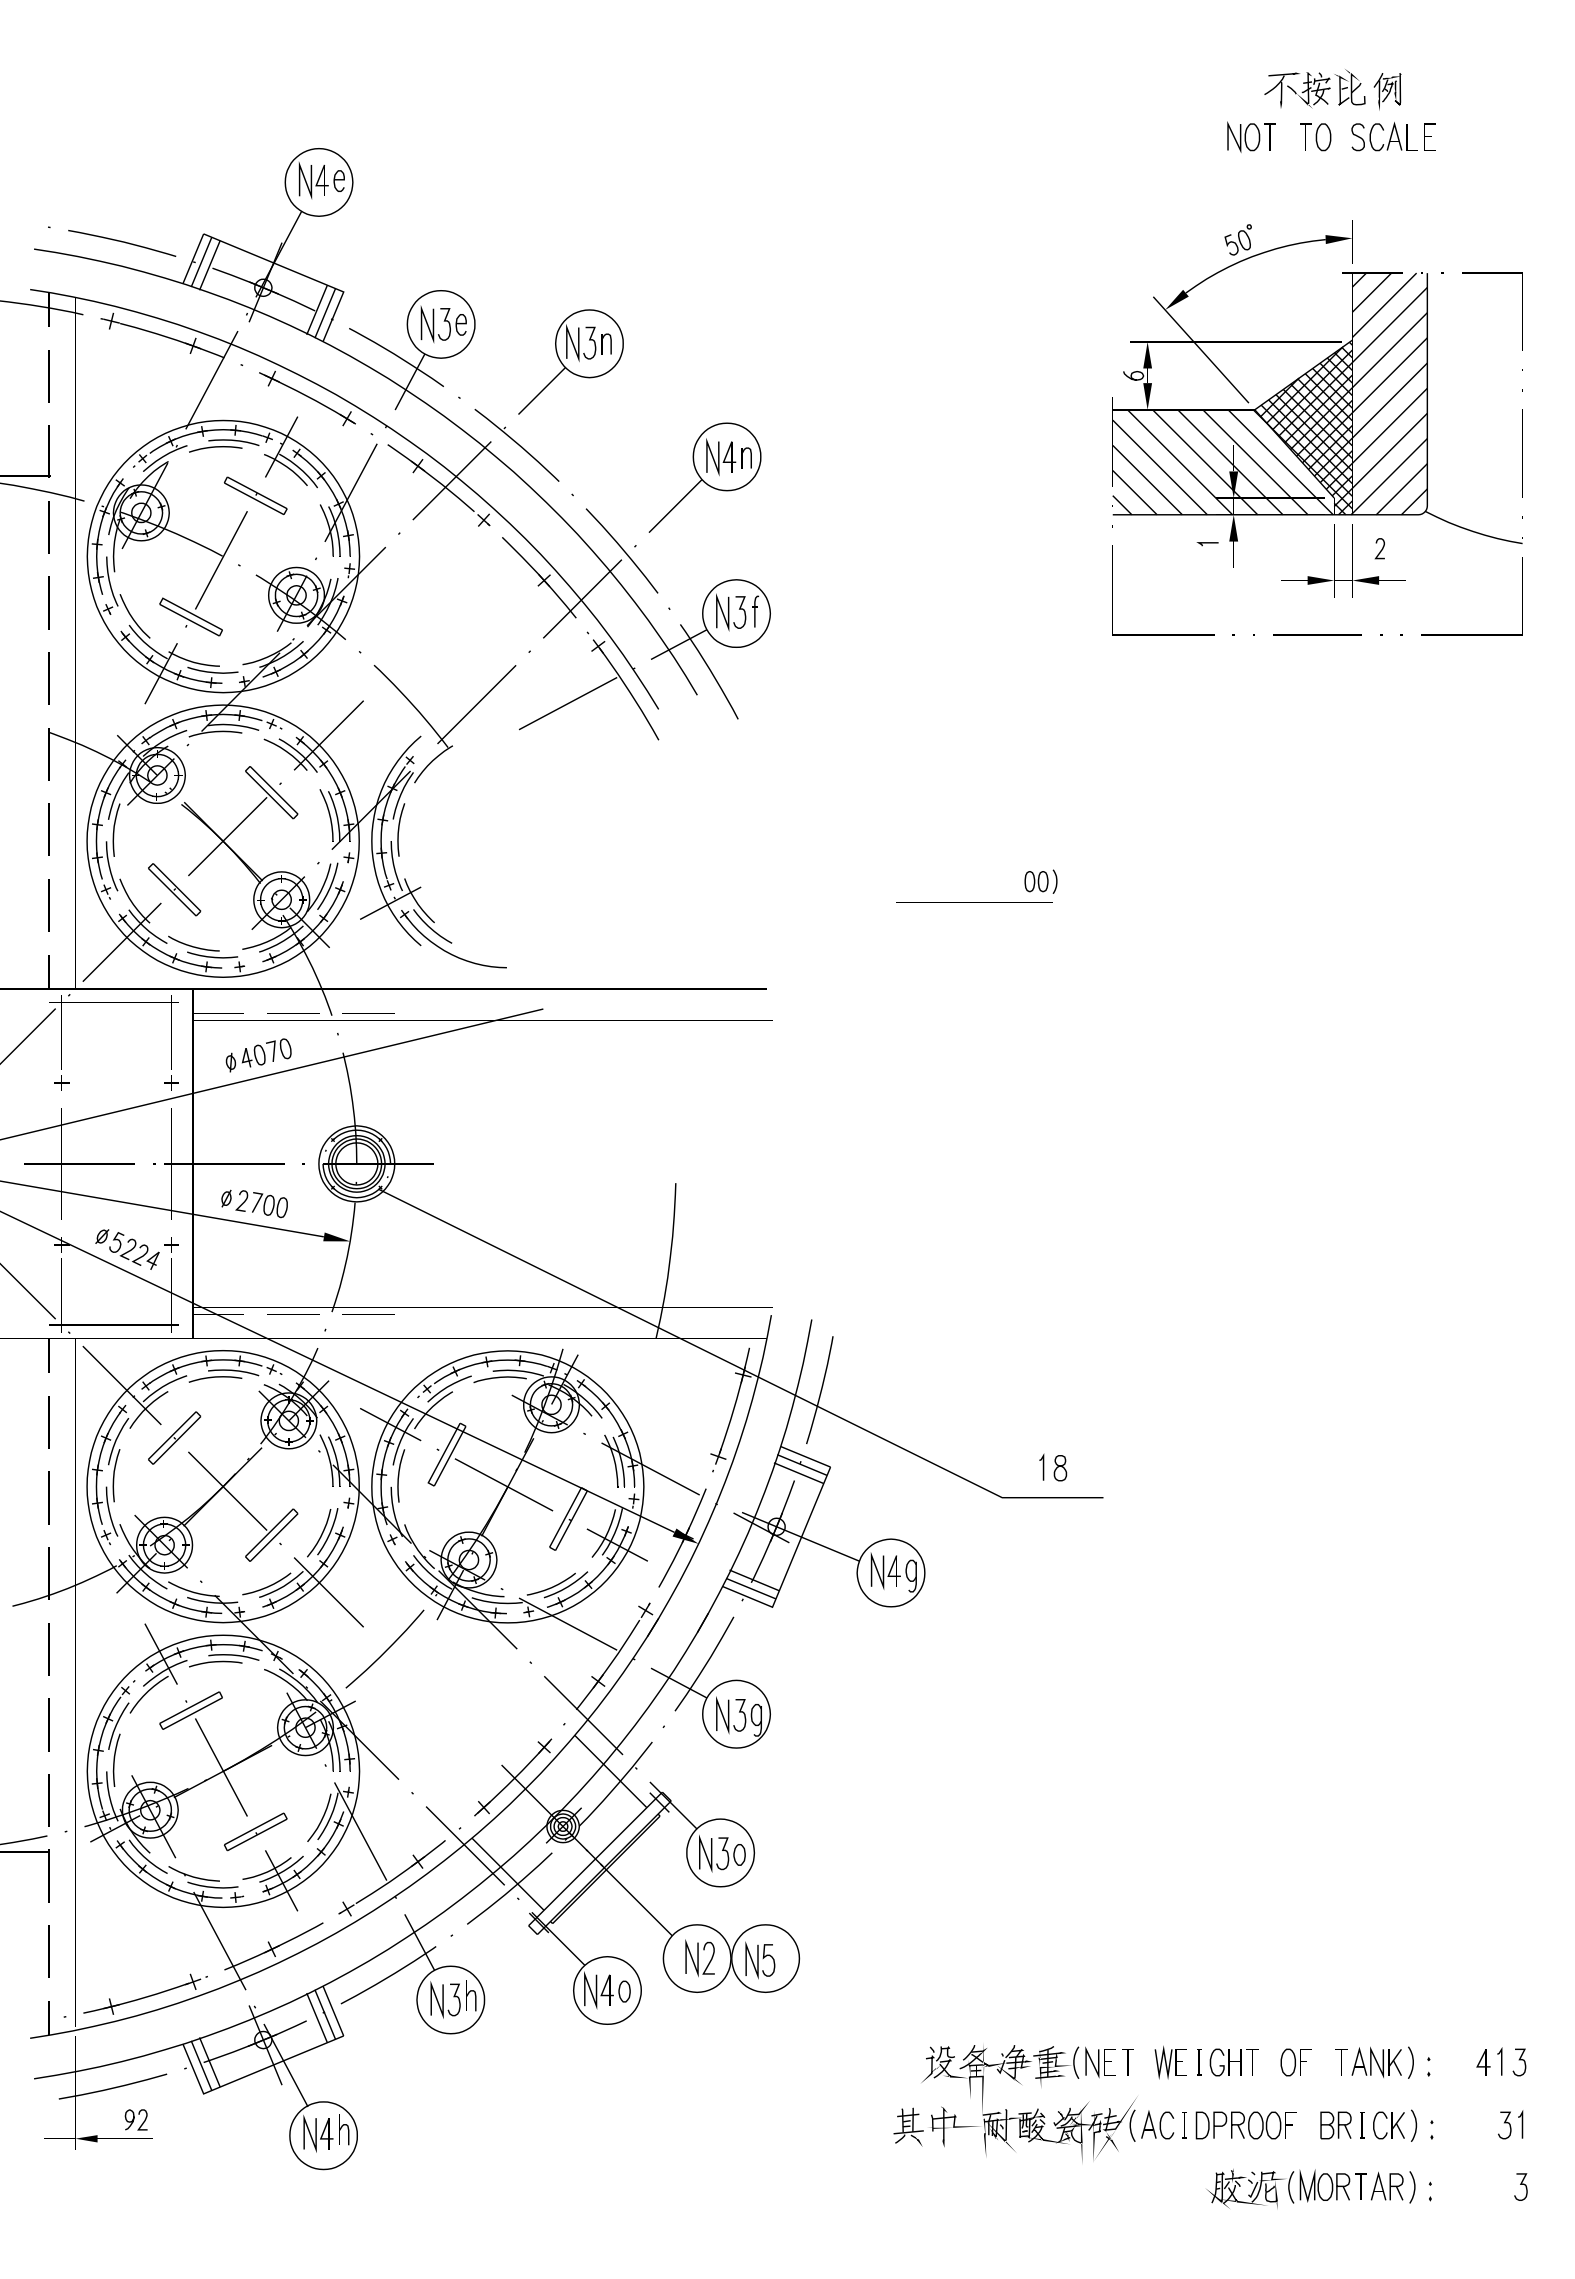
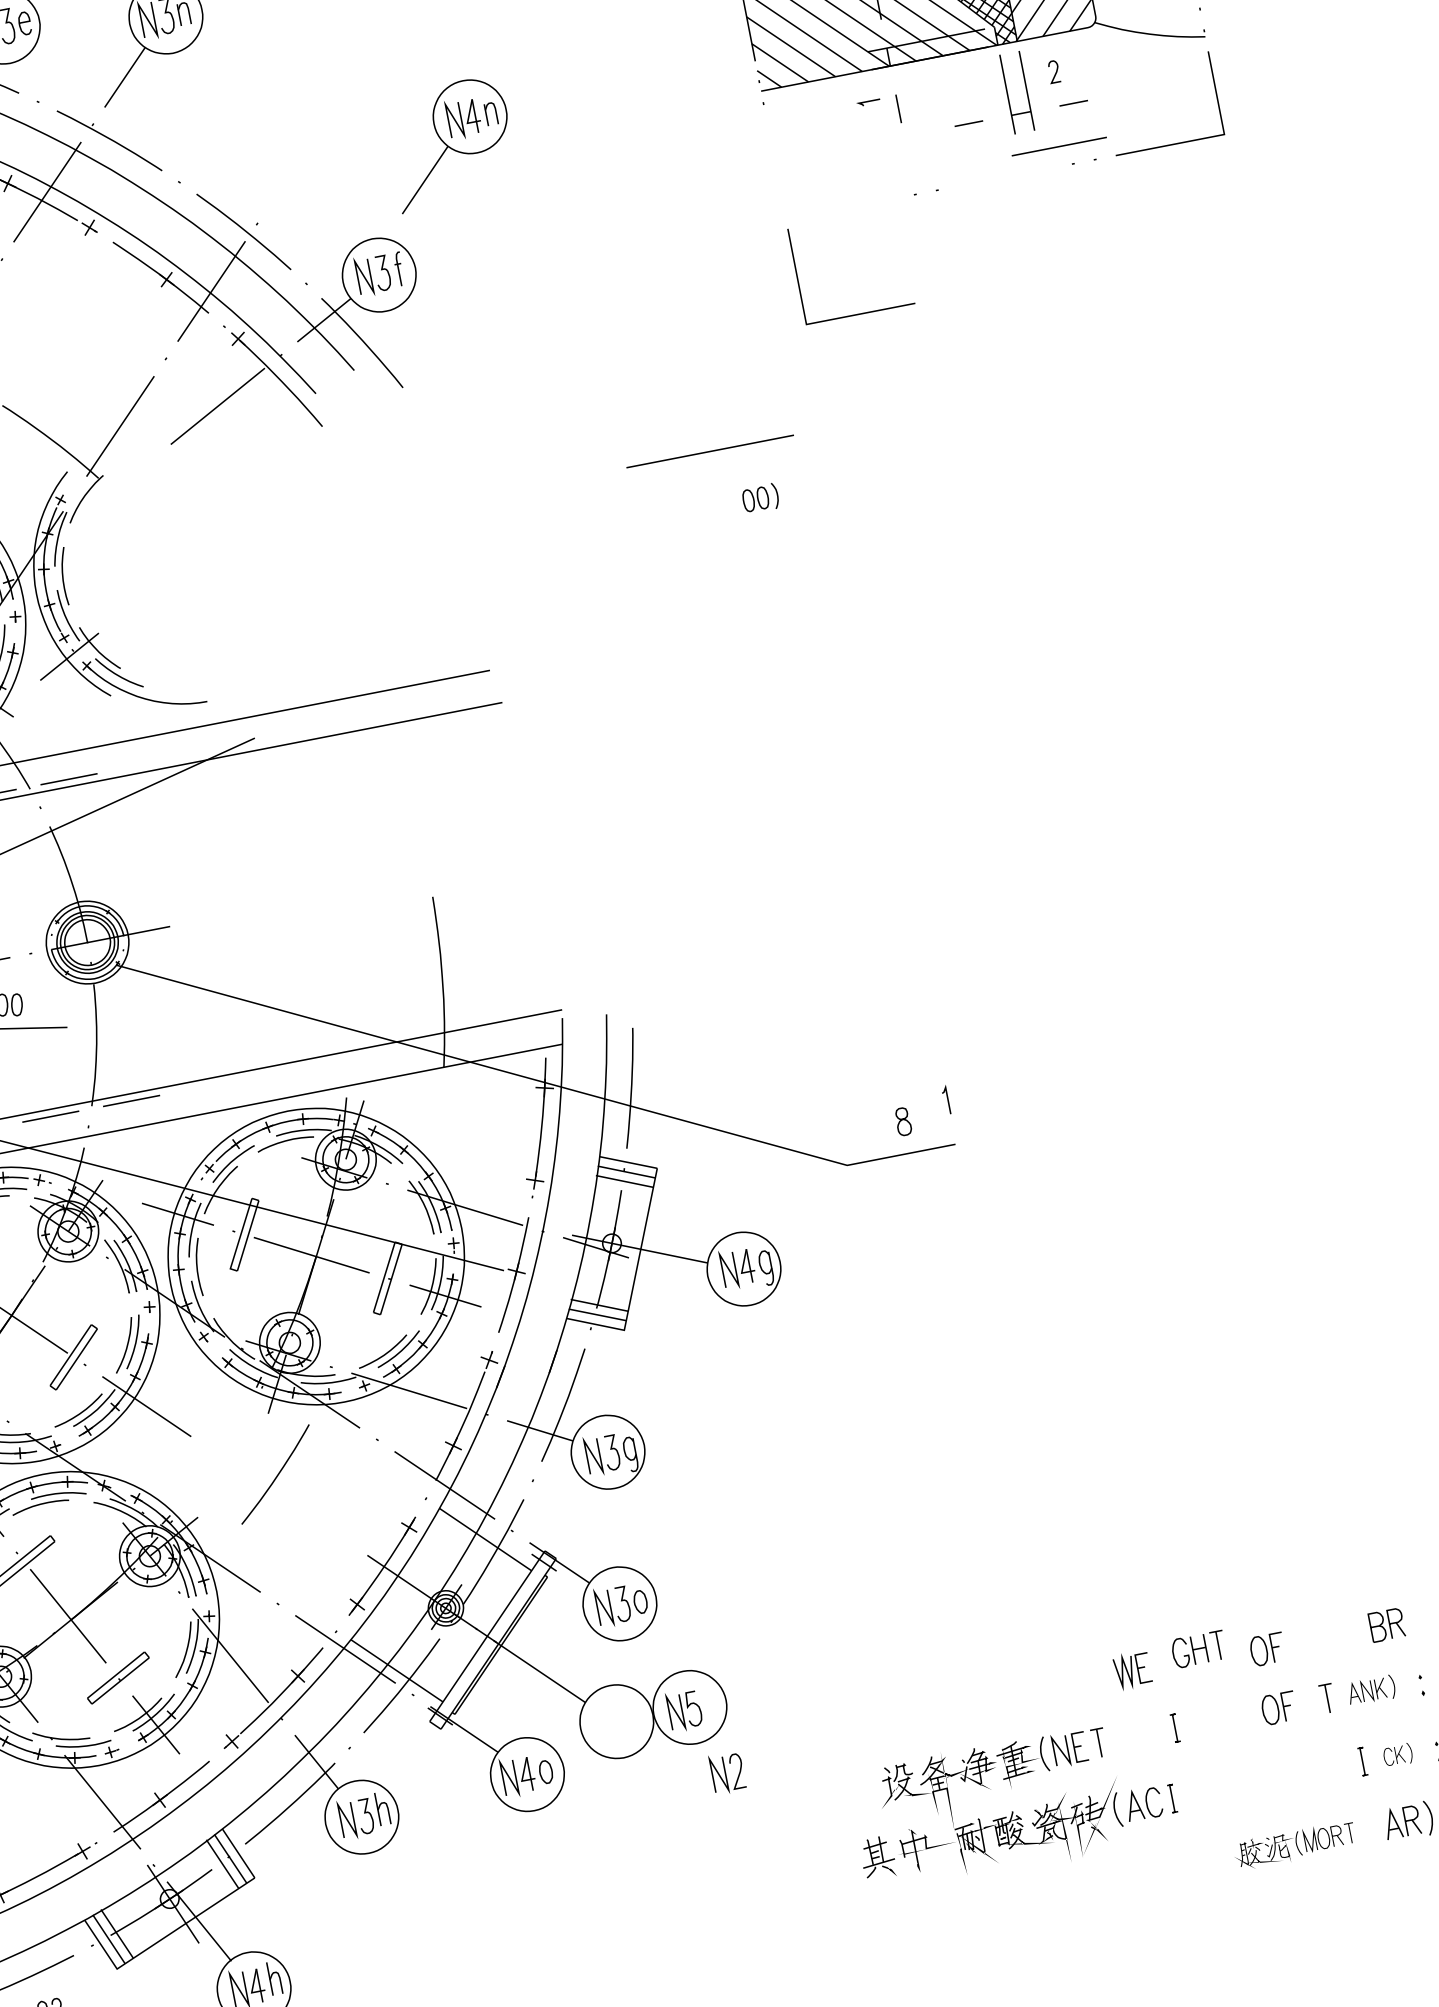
part: (704, 477) -> (450, 143), moved
fill: (1233, 484) -> (883, 33), removed
fill: (1233, 527) -> (892, 79), removed
fill: (1320, 580) -> (996, 118), removed
fill: (1365, 580) -> (1045, 108), removed
line: (1163, 634) -> (860, 313), moved
line: (1317, 634) -> (1058, 146), moved
line: (974, 902) -> (709, 451), moved
fill: (336, 1236) -> (80, 1024), removed
line: (1042, 1466) -> (946, 1099), moved
fill: (685, 1535) -> (516, 1271), removed
curve: (386, 1649) -> (277, 1474), moved
part: (699, 1958) -> (727, 1773), moved
part: (1295, 2007) -> (1266, 1649), added
part: (1170, 2062) -> (1132, 1670), moved
part: (1233, 2062) -> (1198, 1649), moved
part: (1382, 2062) -> (1371, 1690), size x0.7
part: (1245, 2125) -> (1237, 1786), removed
part: (1335, 2125) -> (1386, 1625), moved
part: (1395, 2125) -> (1398, 1755), size x0.6
part: (1286, 2188) -> (1294, 1845), size x0.7

